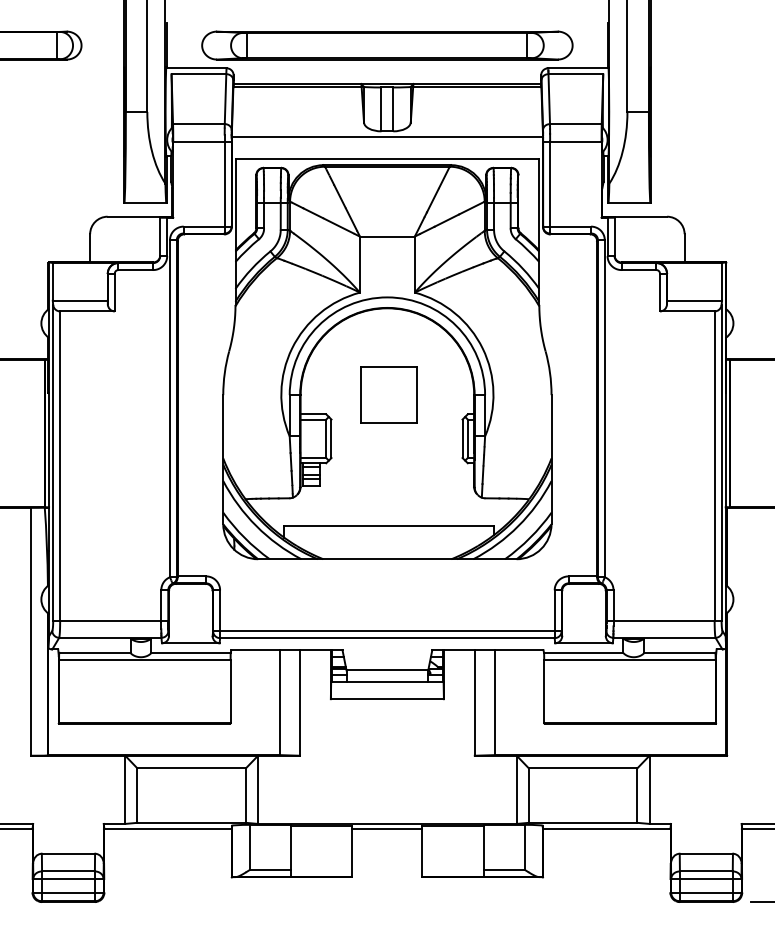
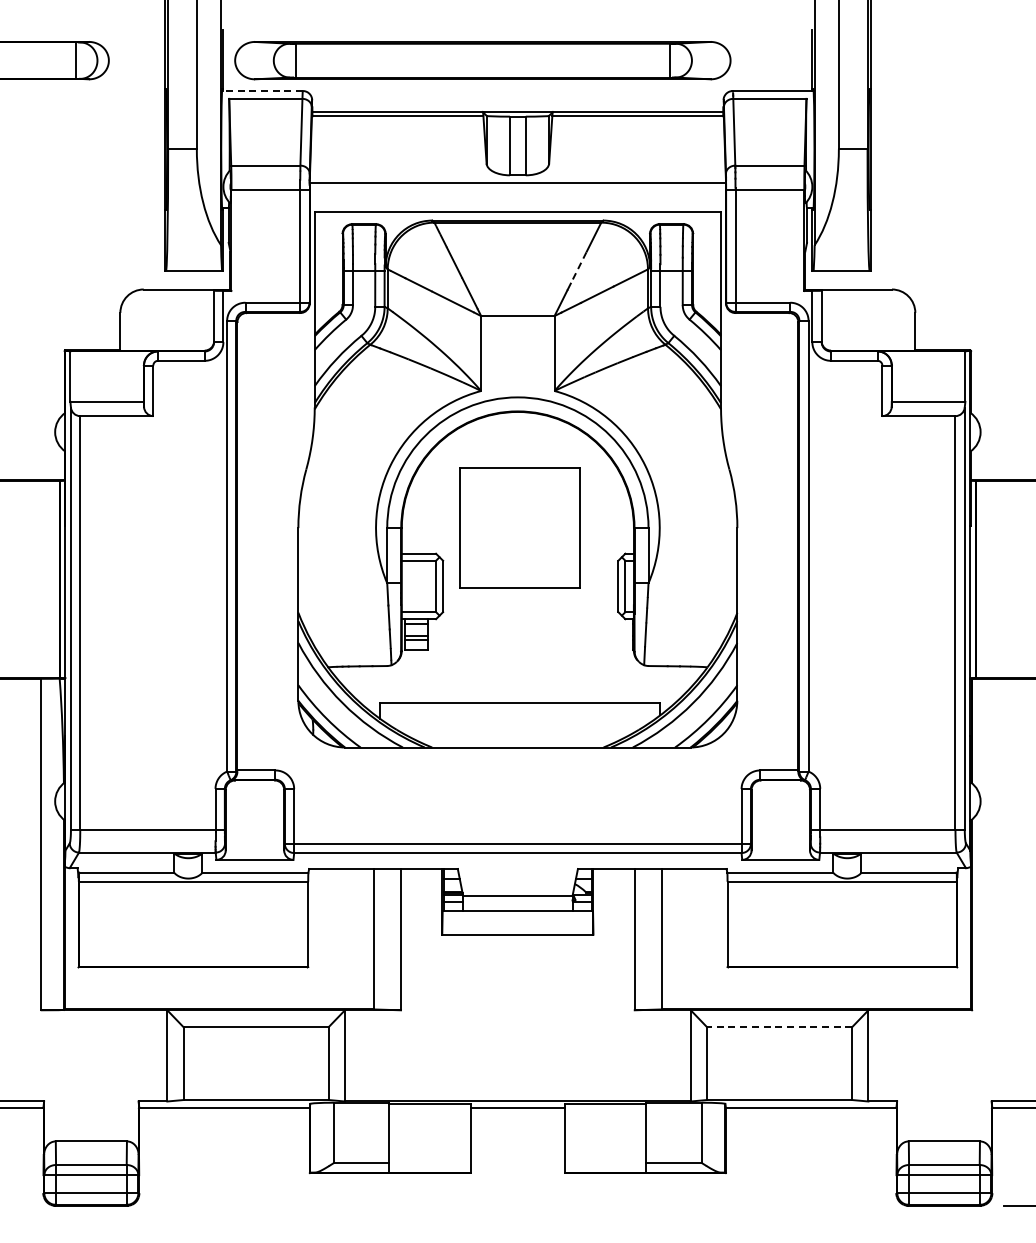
part: (387, 45) -> (482, 60), moved
line: (195, 68) -> (261, 91), solid -> dashed
line: (432, 200) -> (578, 267), solid -> dashed
part: (389, 394) -> (520, 527), size x1.6
line: (583, 768) -> (779, 1027), solid -> dashed

